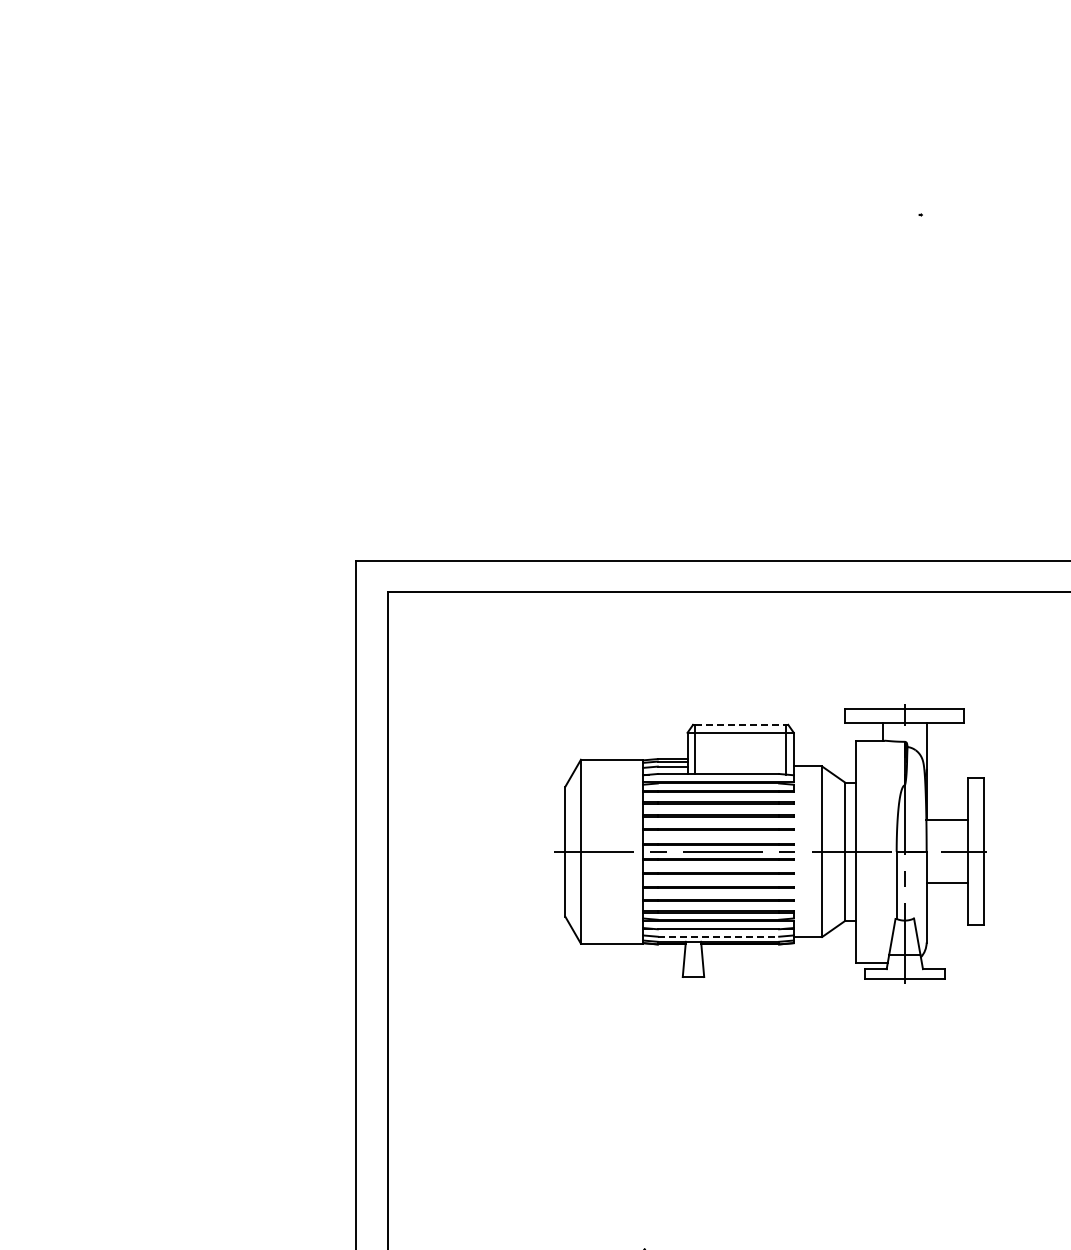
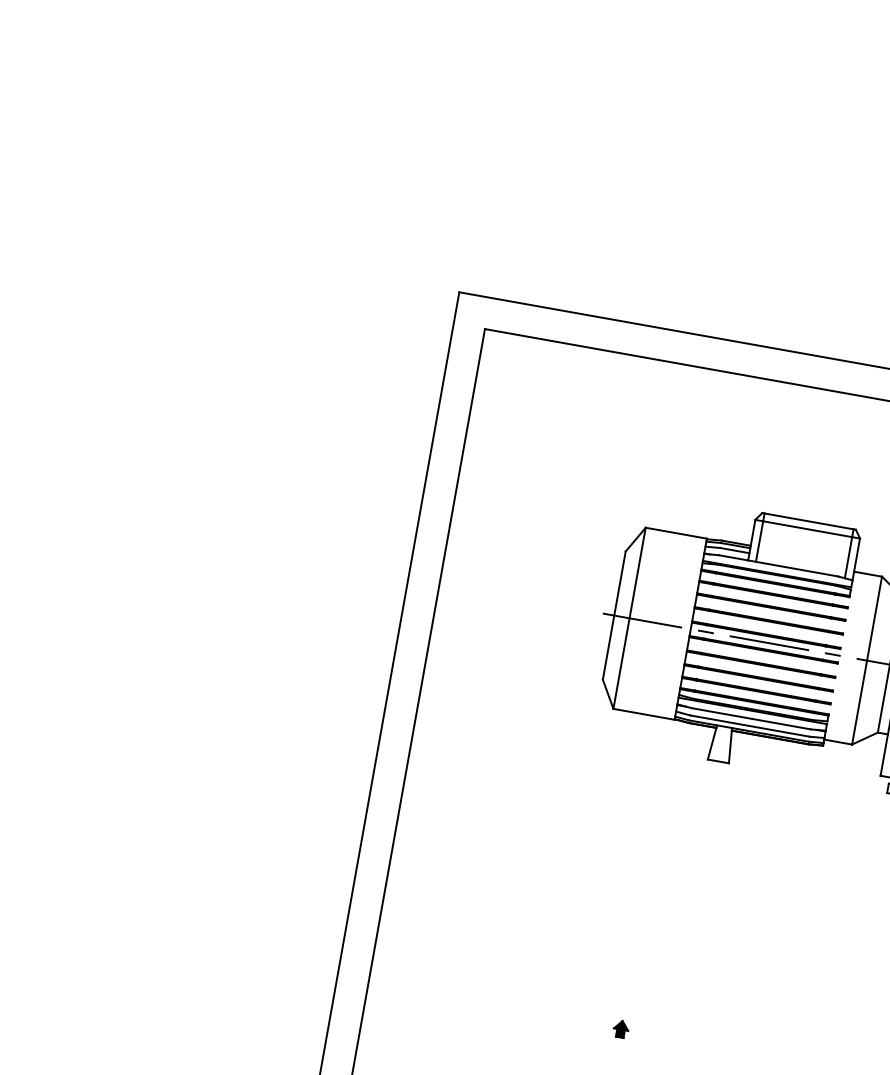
line: (741, 724) -> (809, 521), dashed -> solid
line: (718, 936) -> (750, 725), dashed -> solid

